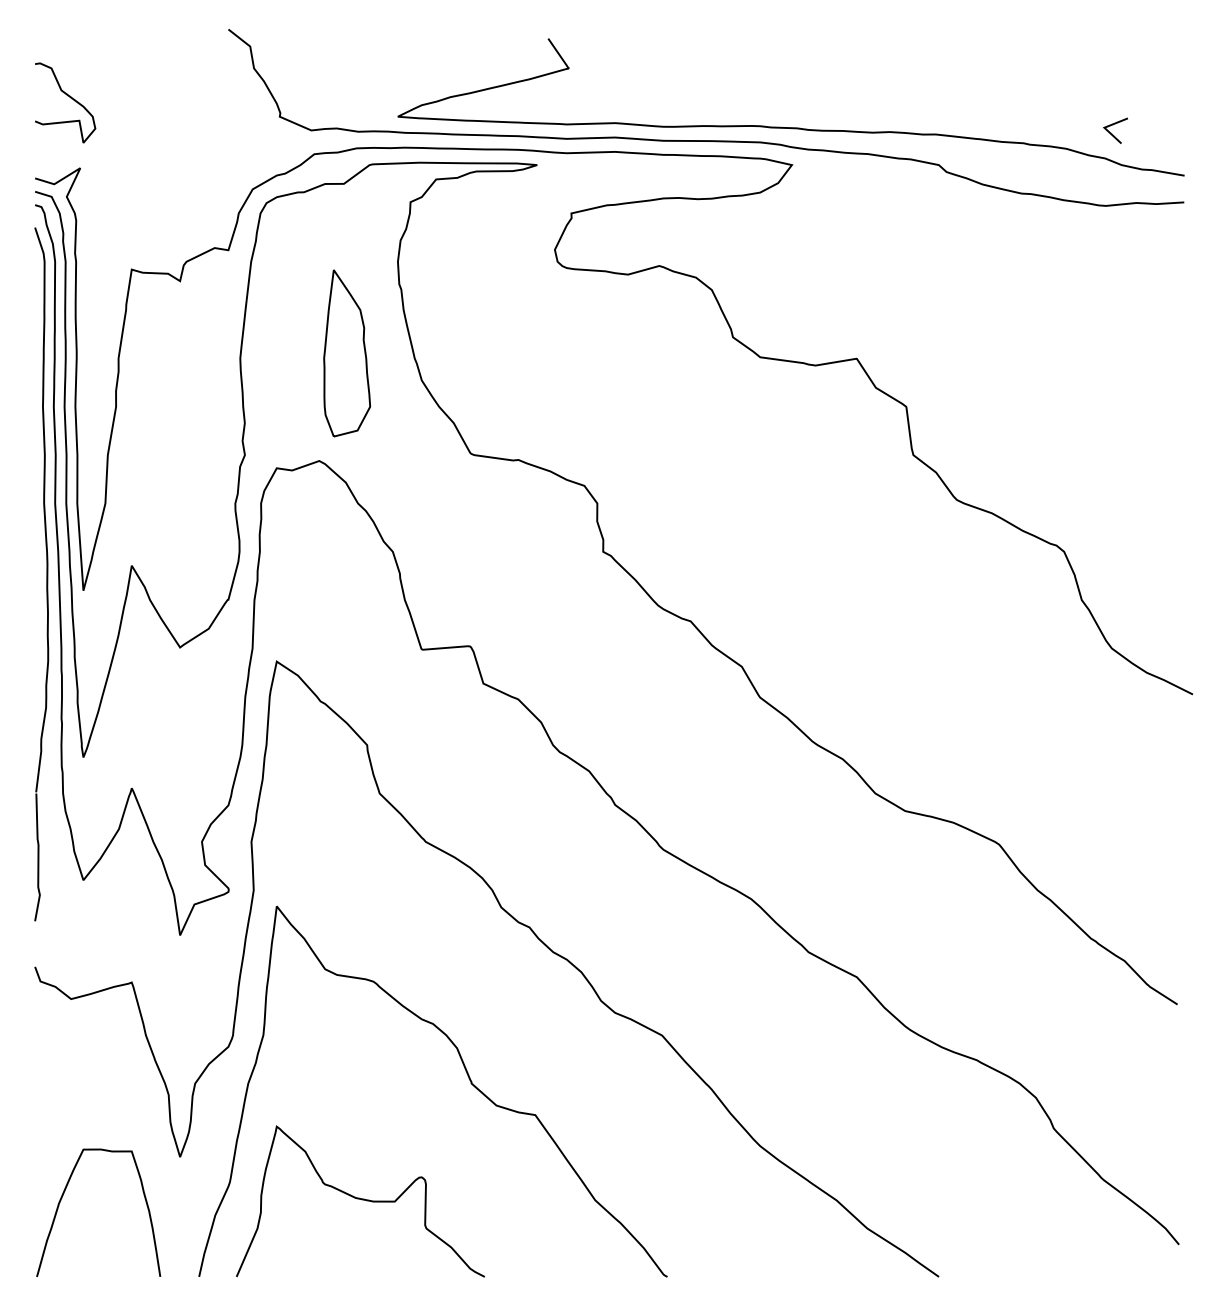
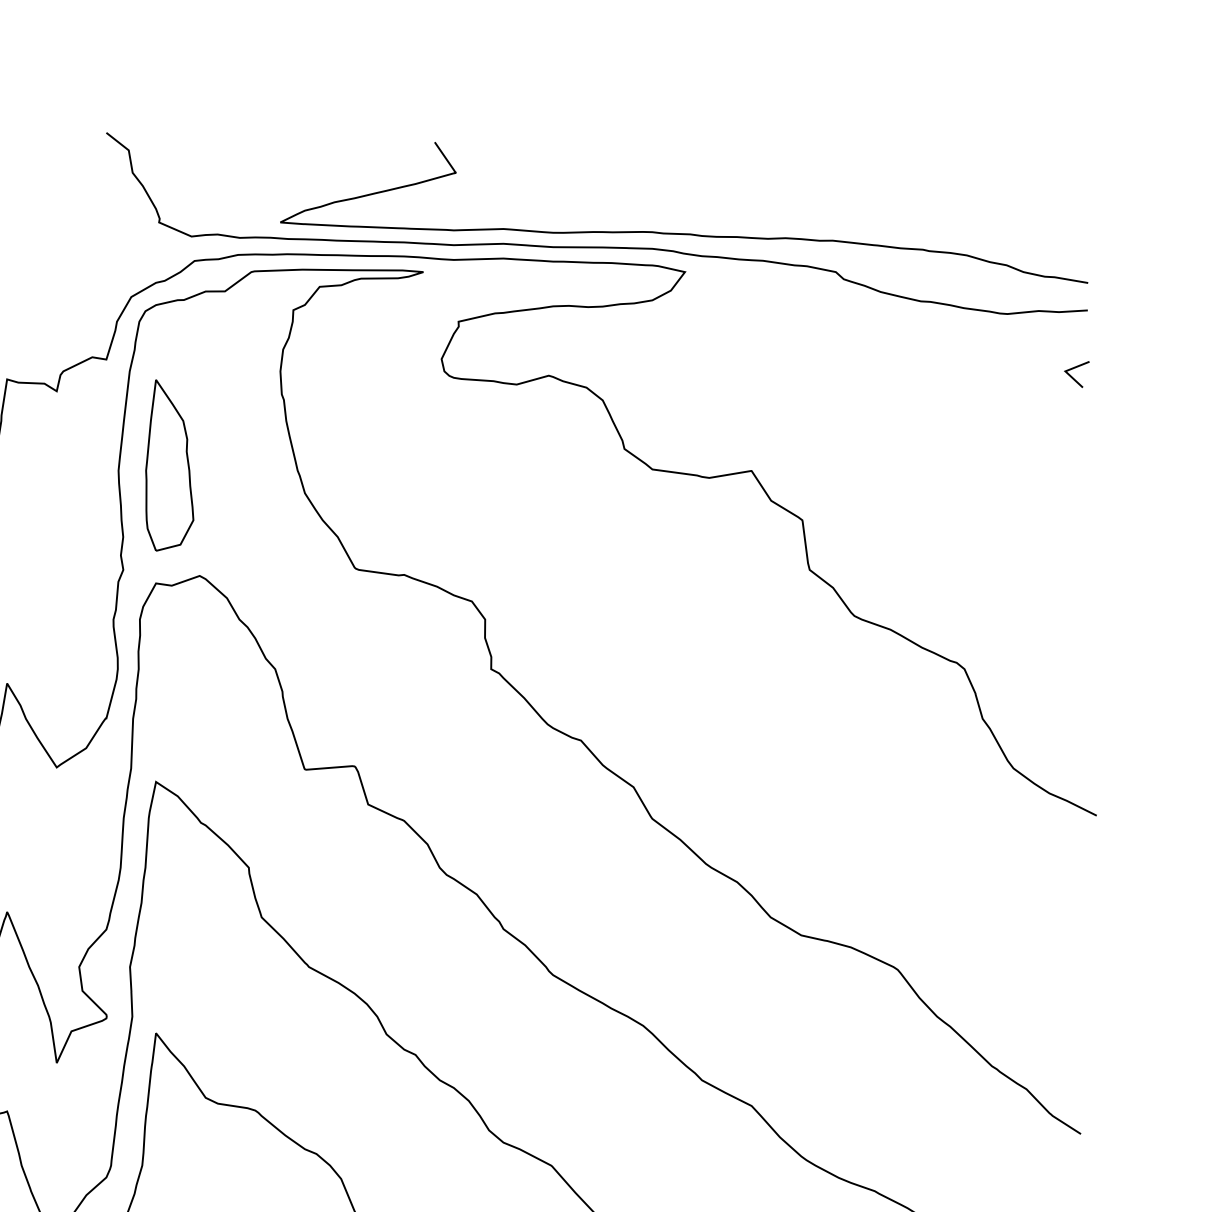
line: (1112, 133) -> (1073, 377), moved
part: (347, 353) -> (170, 465), moved

